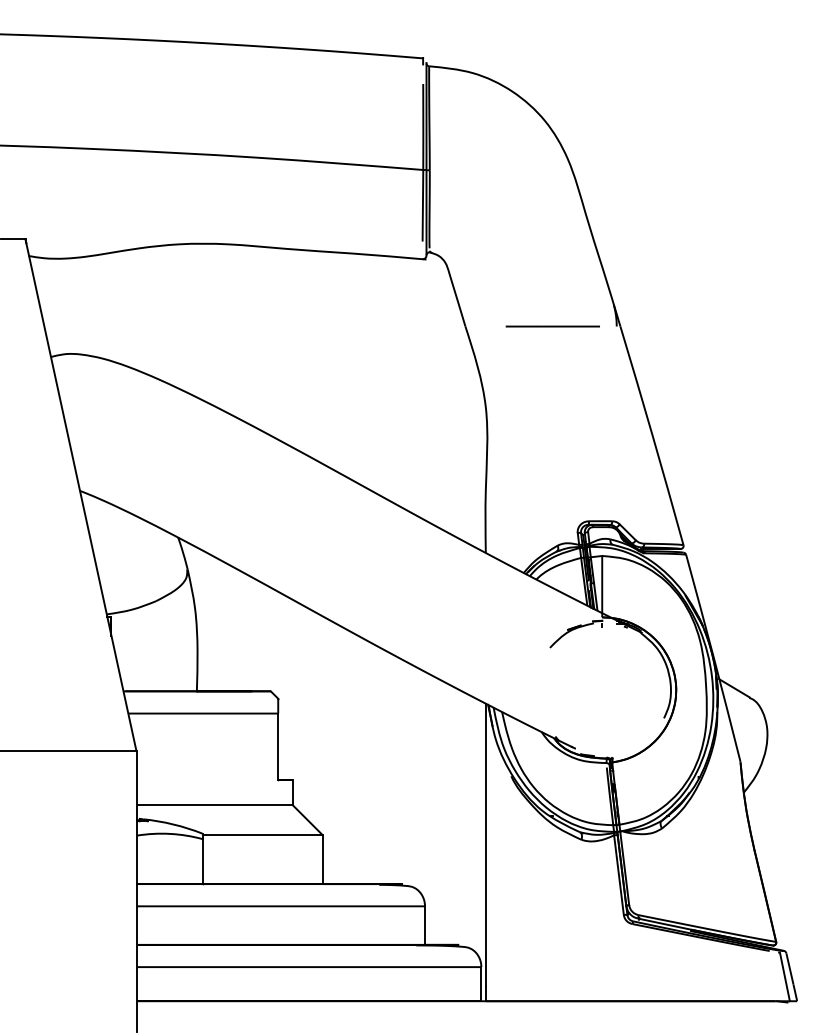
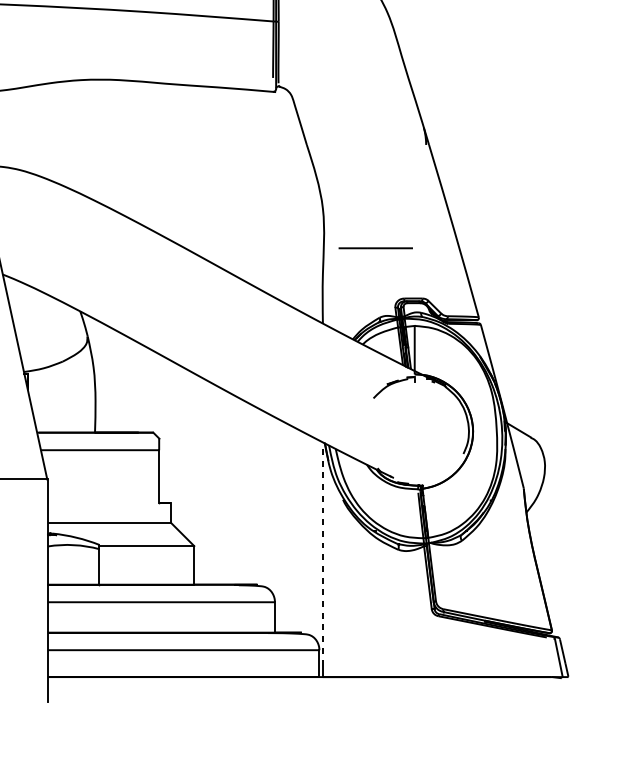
line: (552, 326) -> (375, 248), moved
line: (485, 844) -> (322, 553), solid -> dashed

